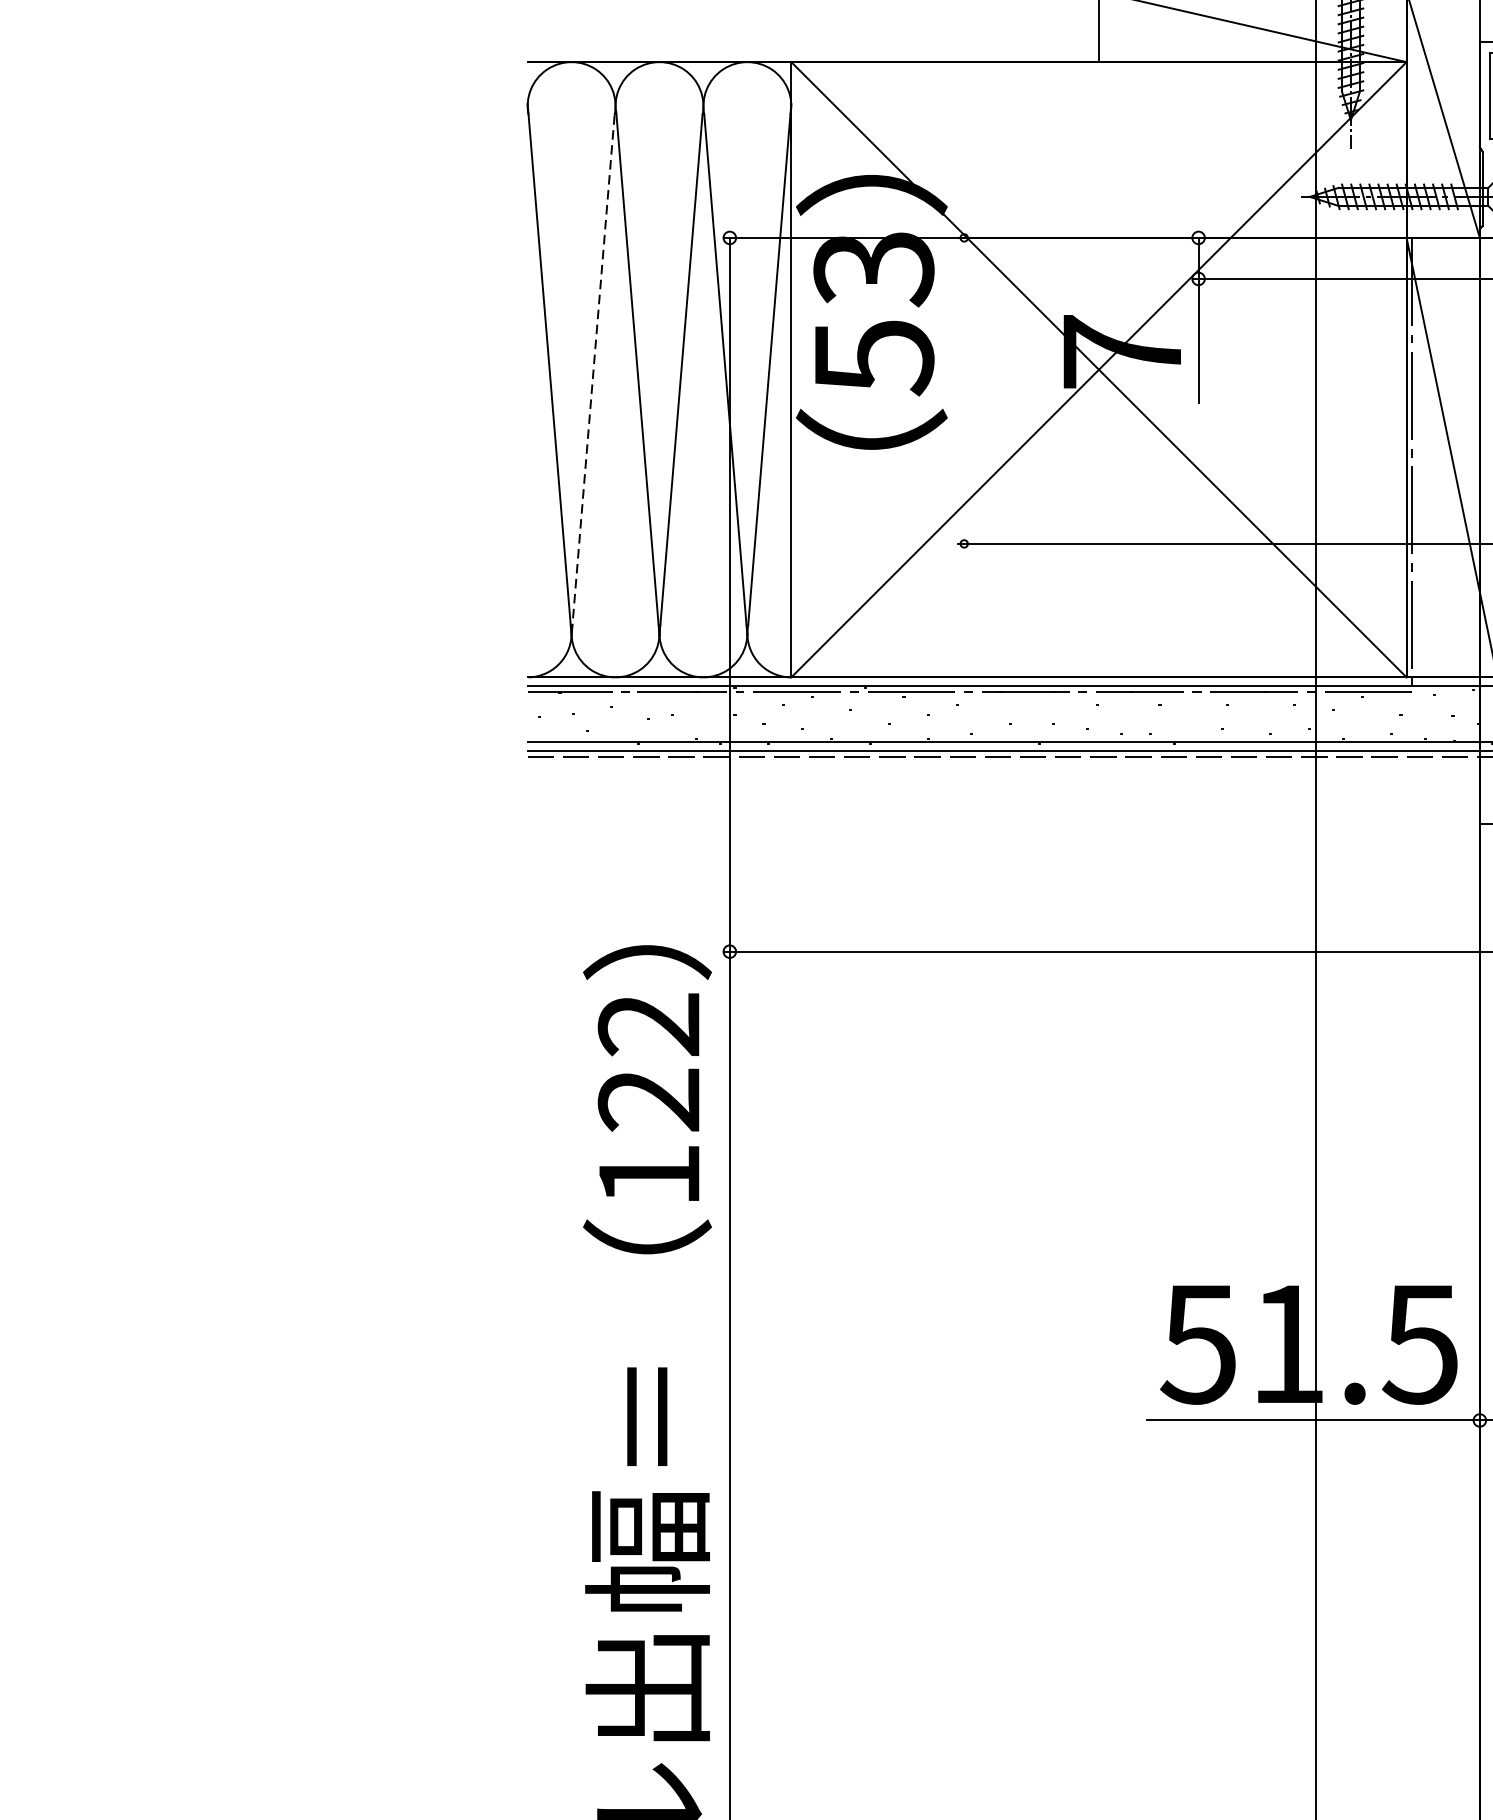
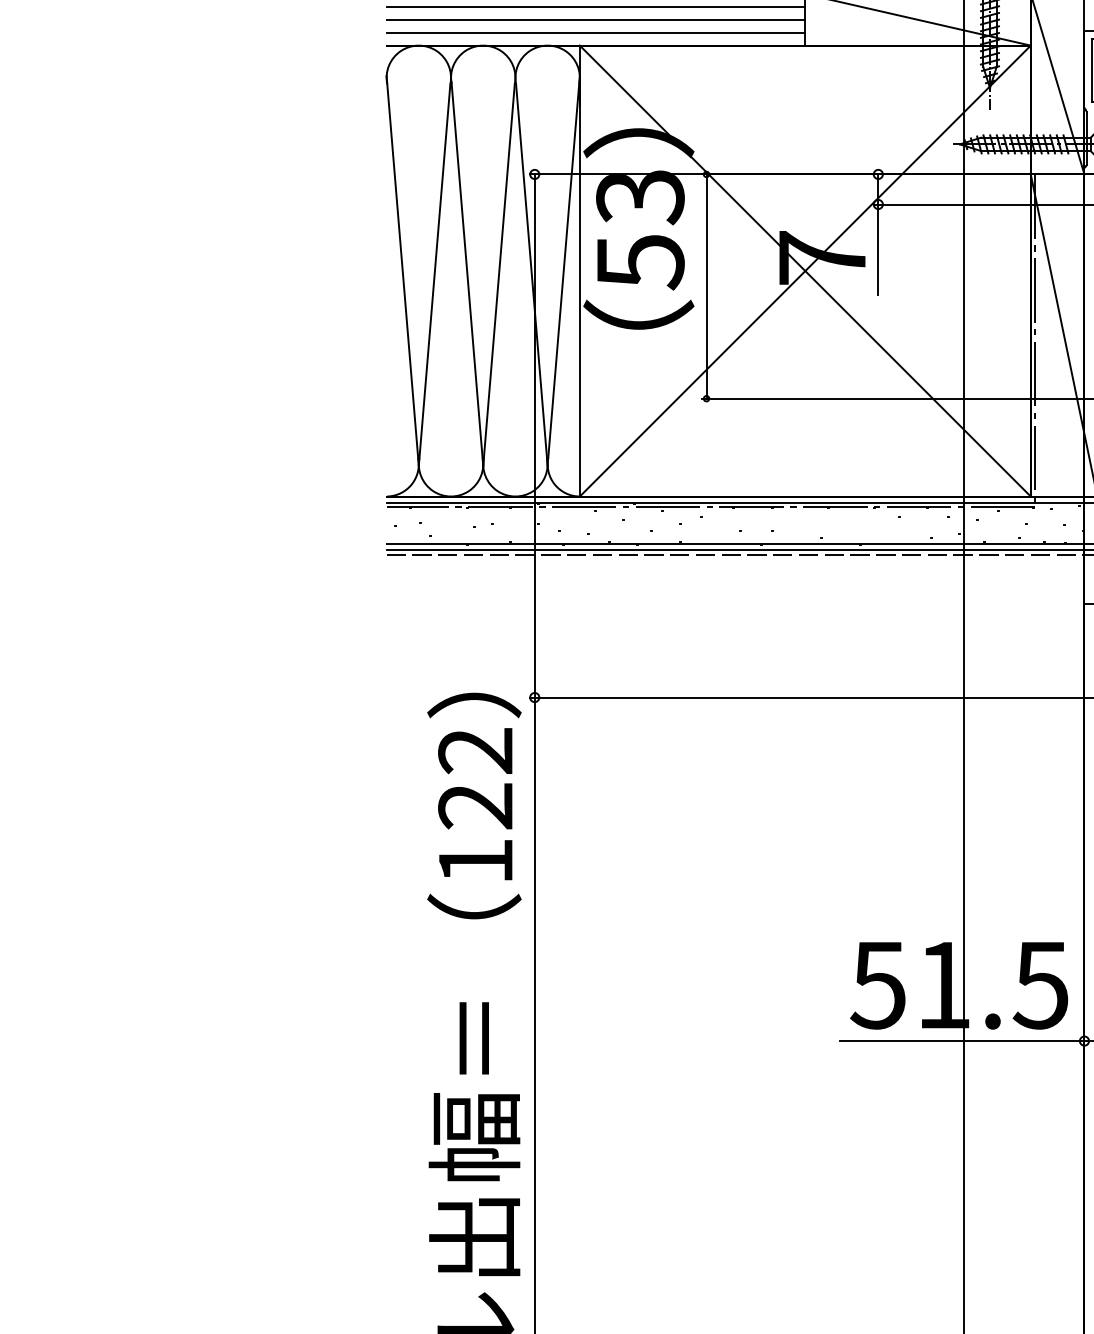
line: (812, 8) -> (595, 6), added
line: (812, 26) -> (595, 19), added
line: (812, 44) -> (595, 32), added
line: (592, 375) -> (434, 275), dashed -> solid
line: (964, 390) -> (706, 286), added

